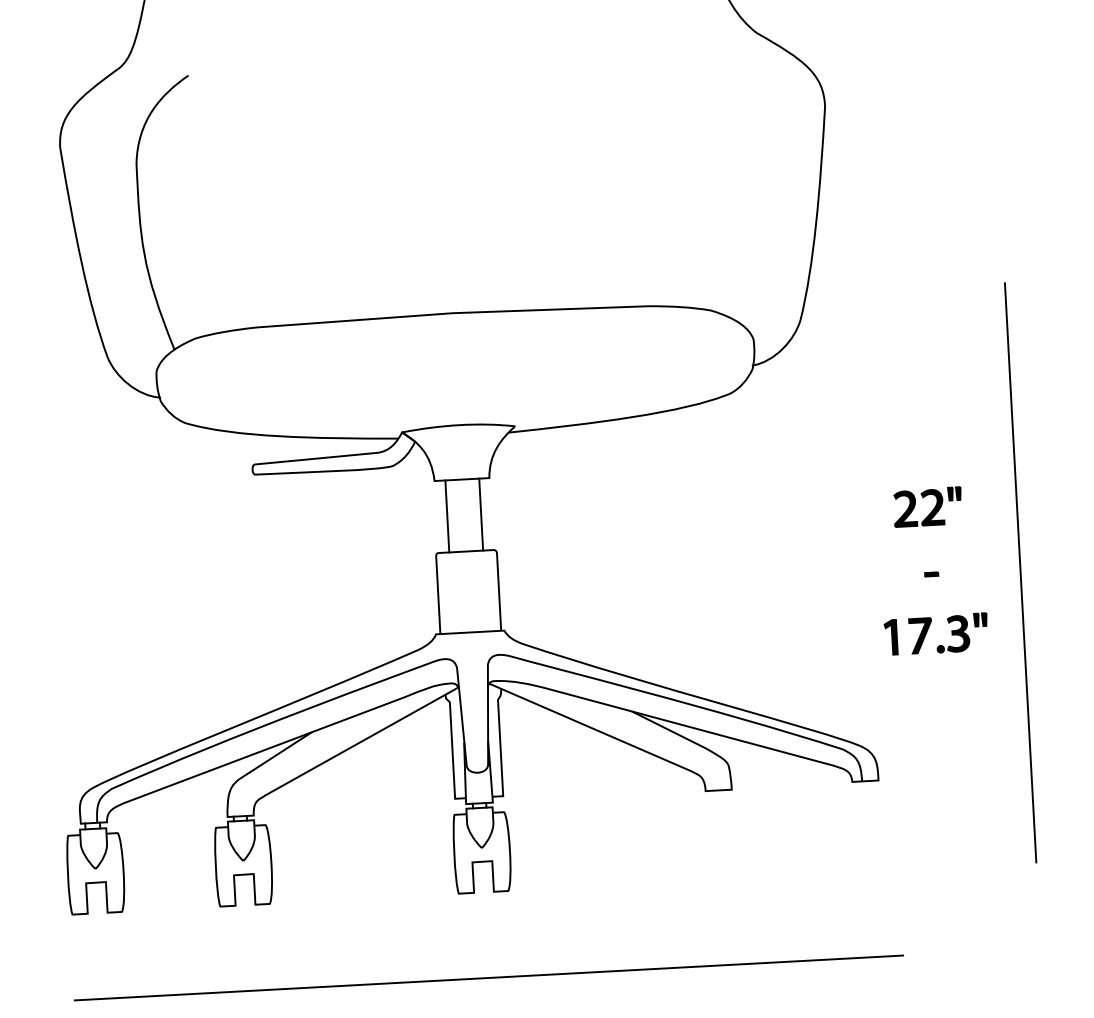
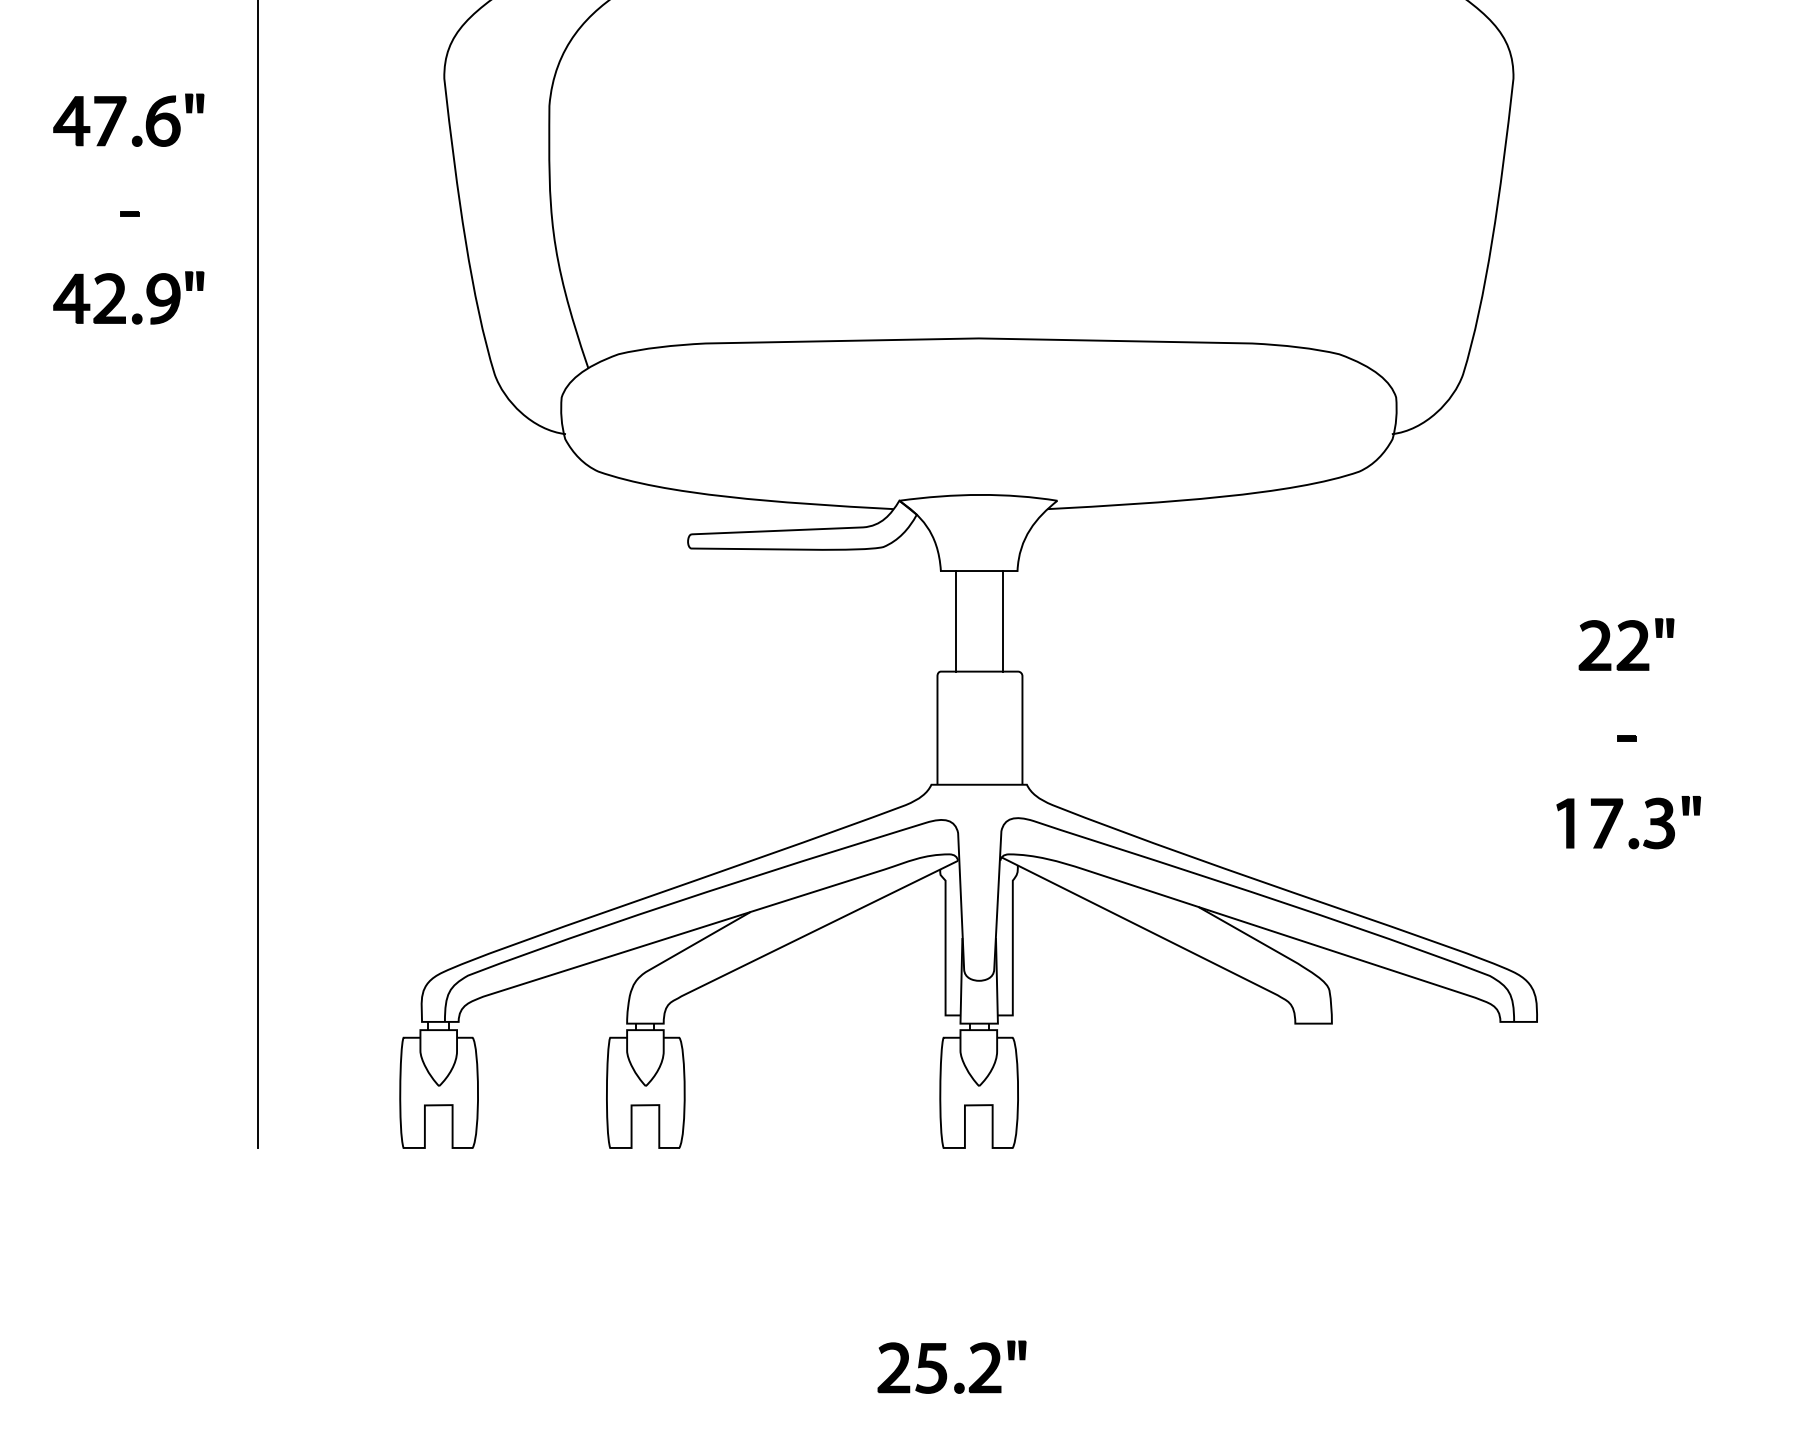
line: (1020, 572) -> (1750, 742), removed
line: (489, 977) -> (979, 1267), removed

